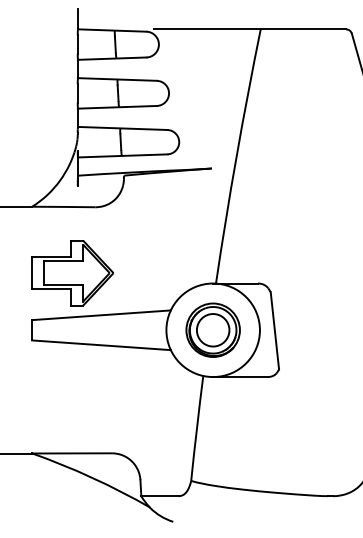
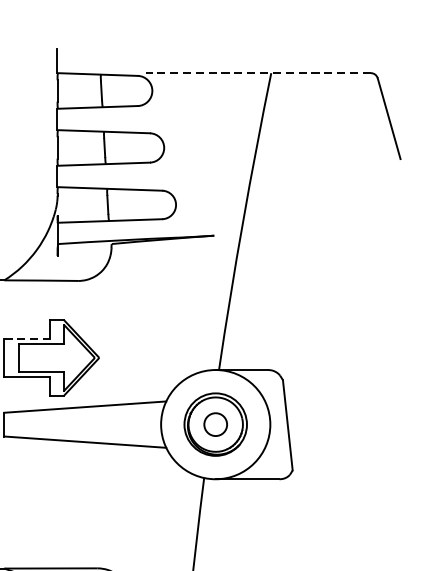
line: (249, 29) -> (258, 73), solid -> dashed
line: (52, 256) -> (28, 338), solid -> dashed
circle: (212, 330) -> (214, 424), size x0.6

